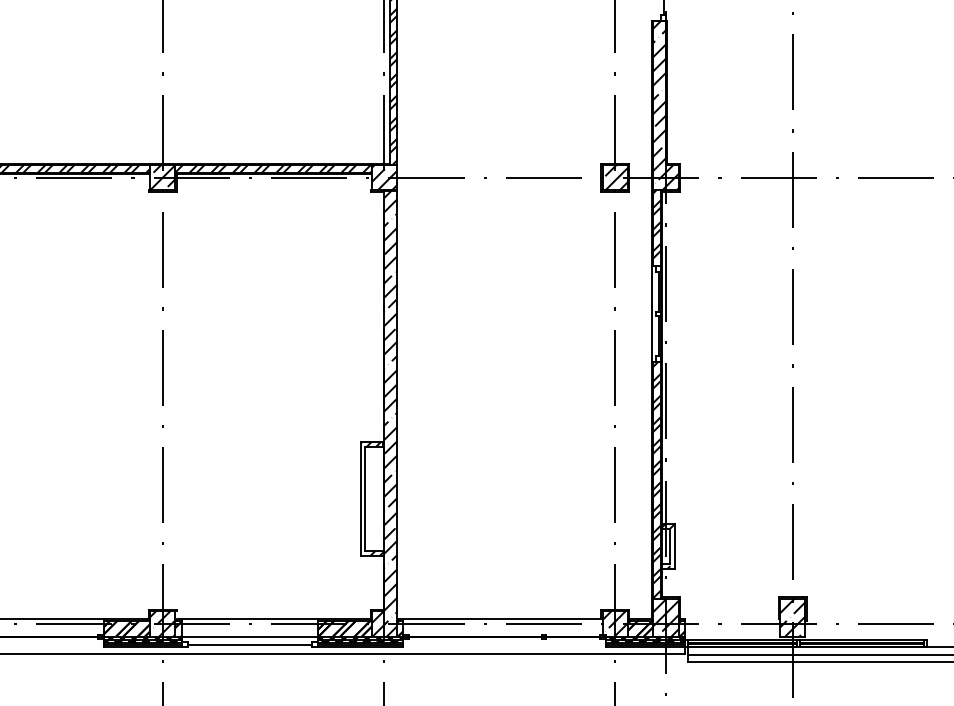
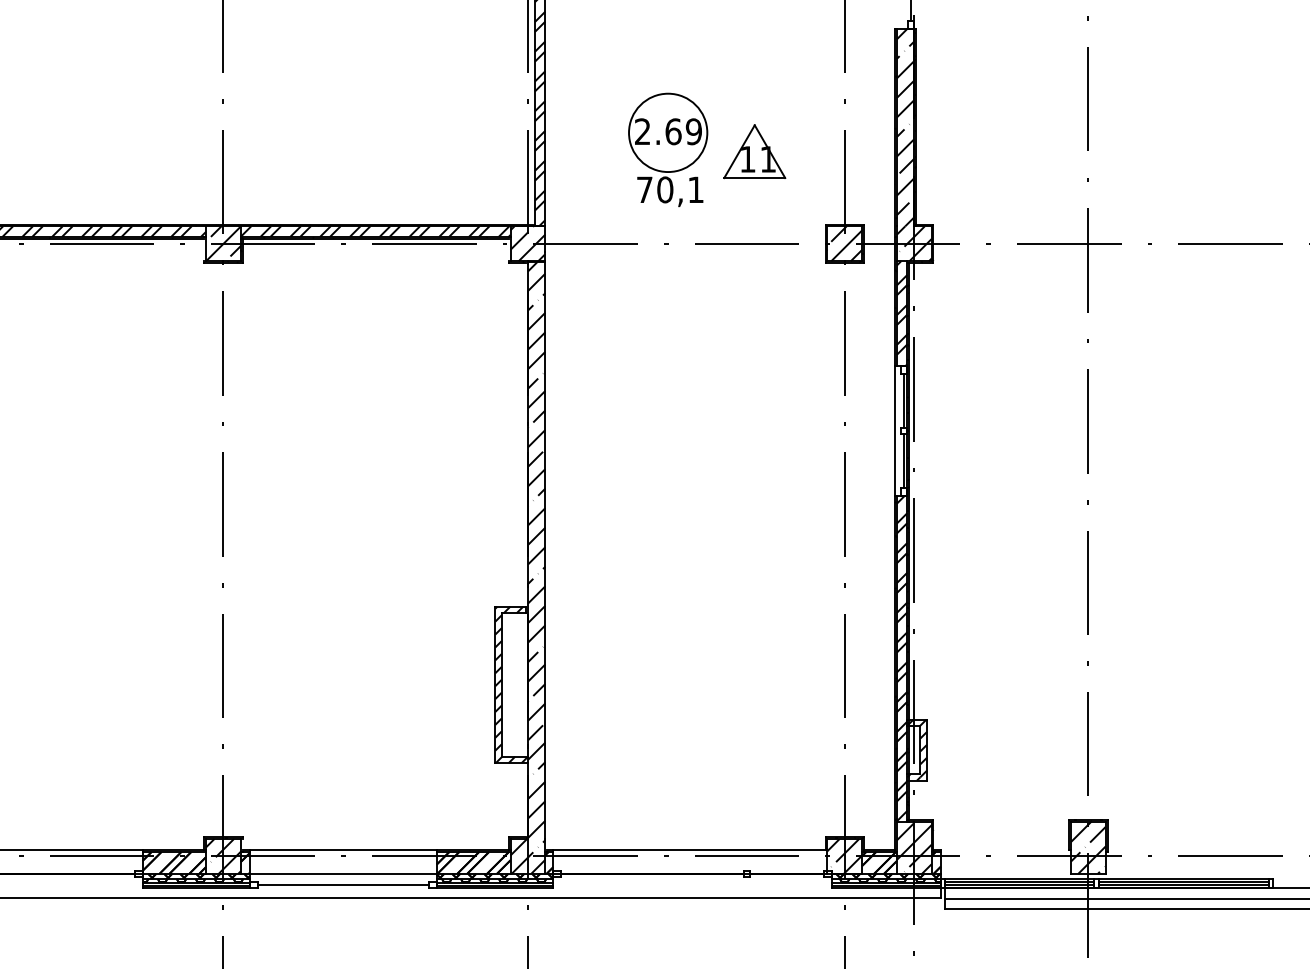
part: (515, 109) -> (707, 149), added
hatch: (363, 502) -> (498, 689), added
hatch: (672, 549) -> (923, 754), added

